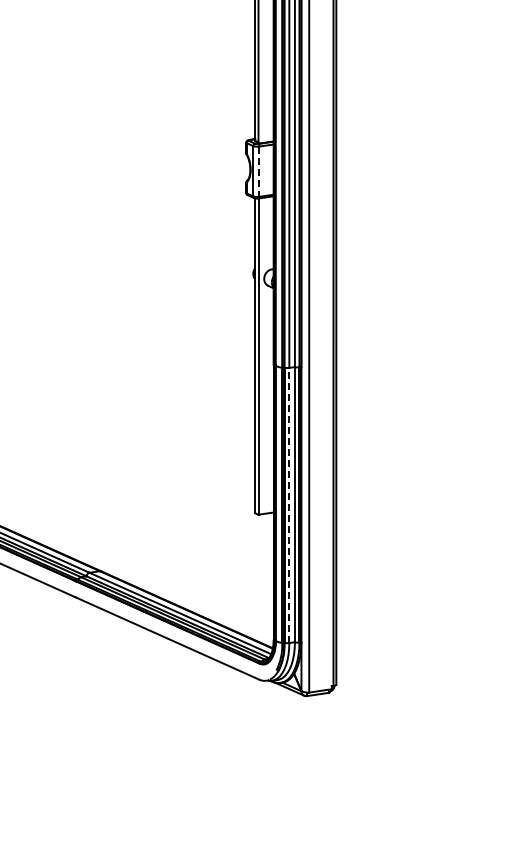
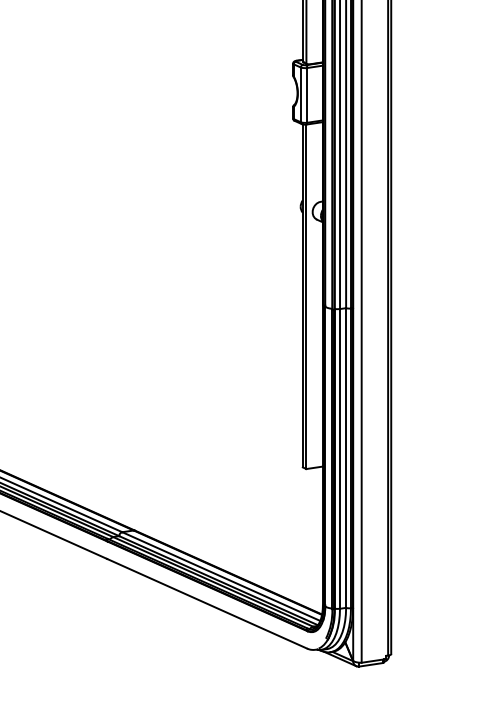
line: (259, 172) -> (307, 96), dashed -> solid
line: (289, 505) -> (340, 458), dashed -> solid

